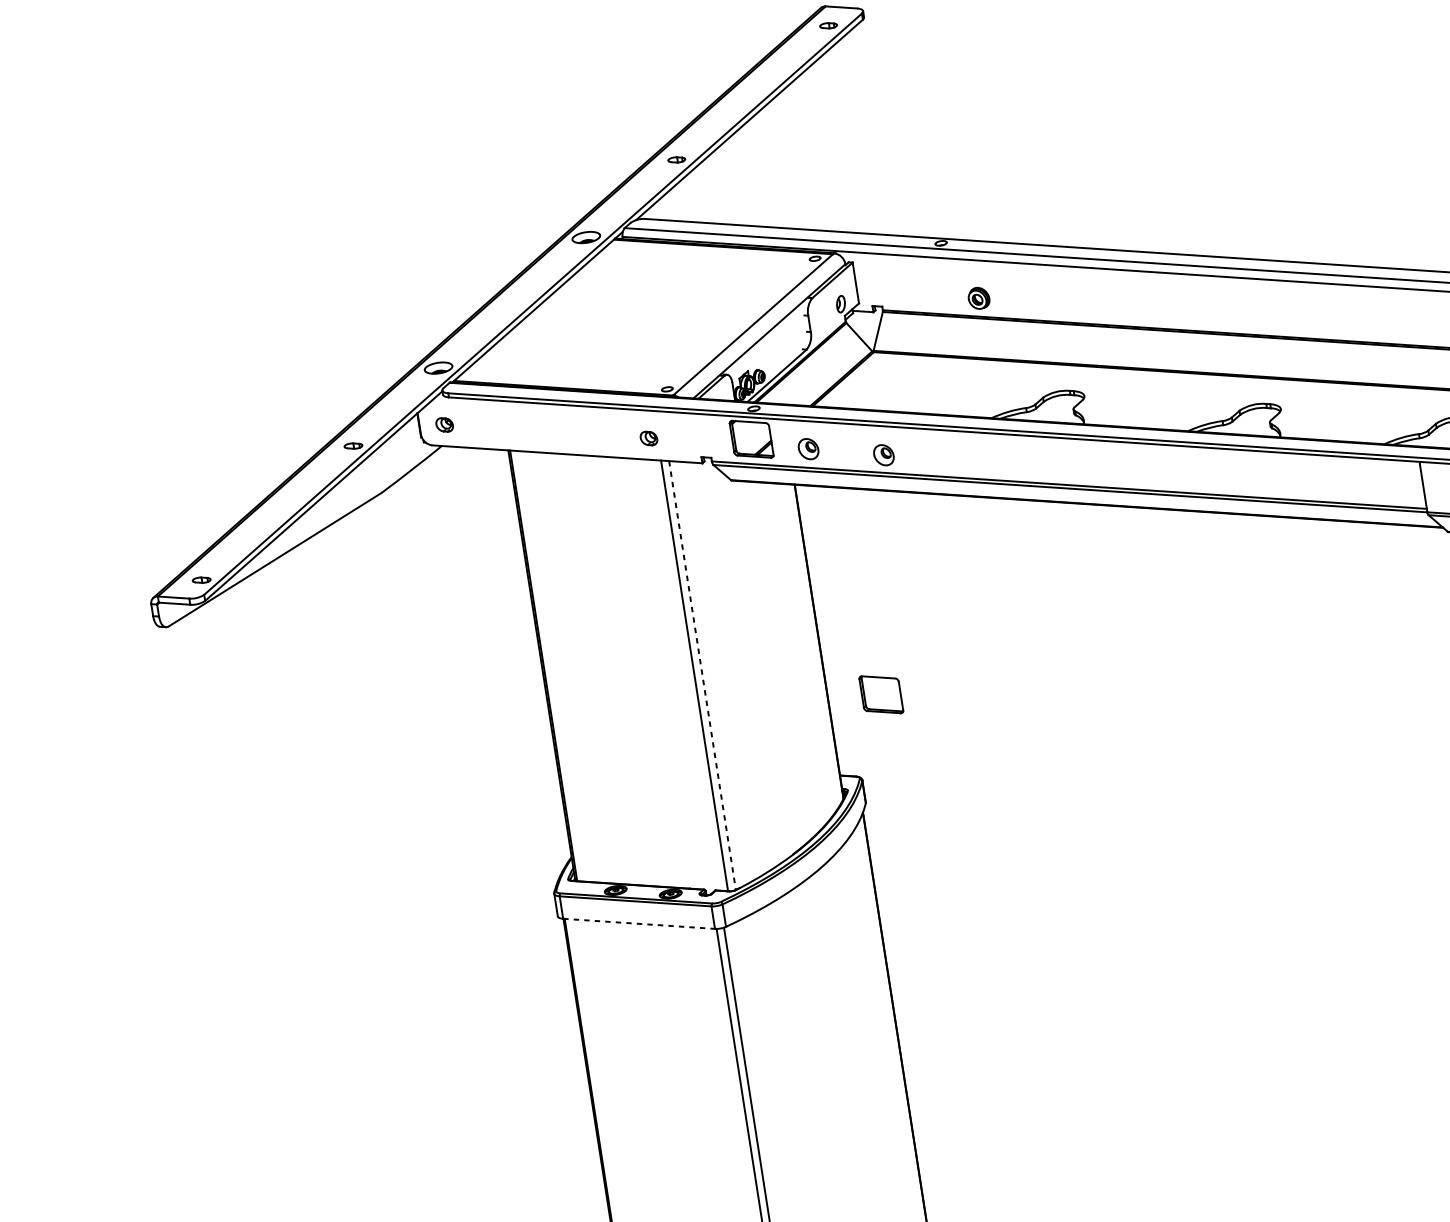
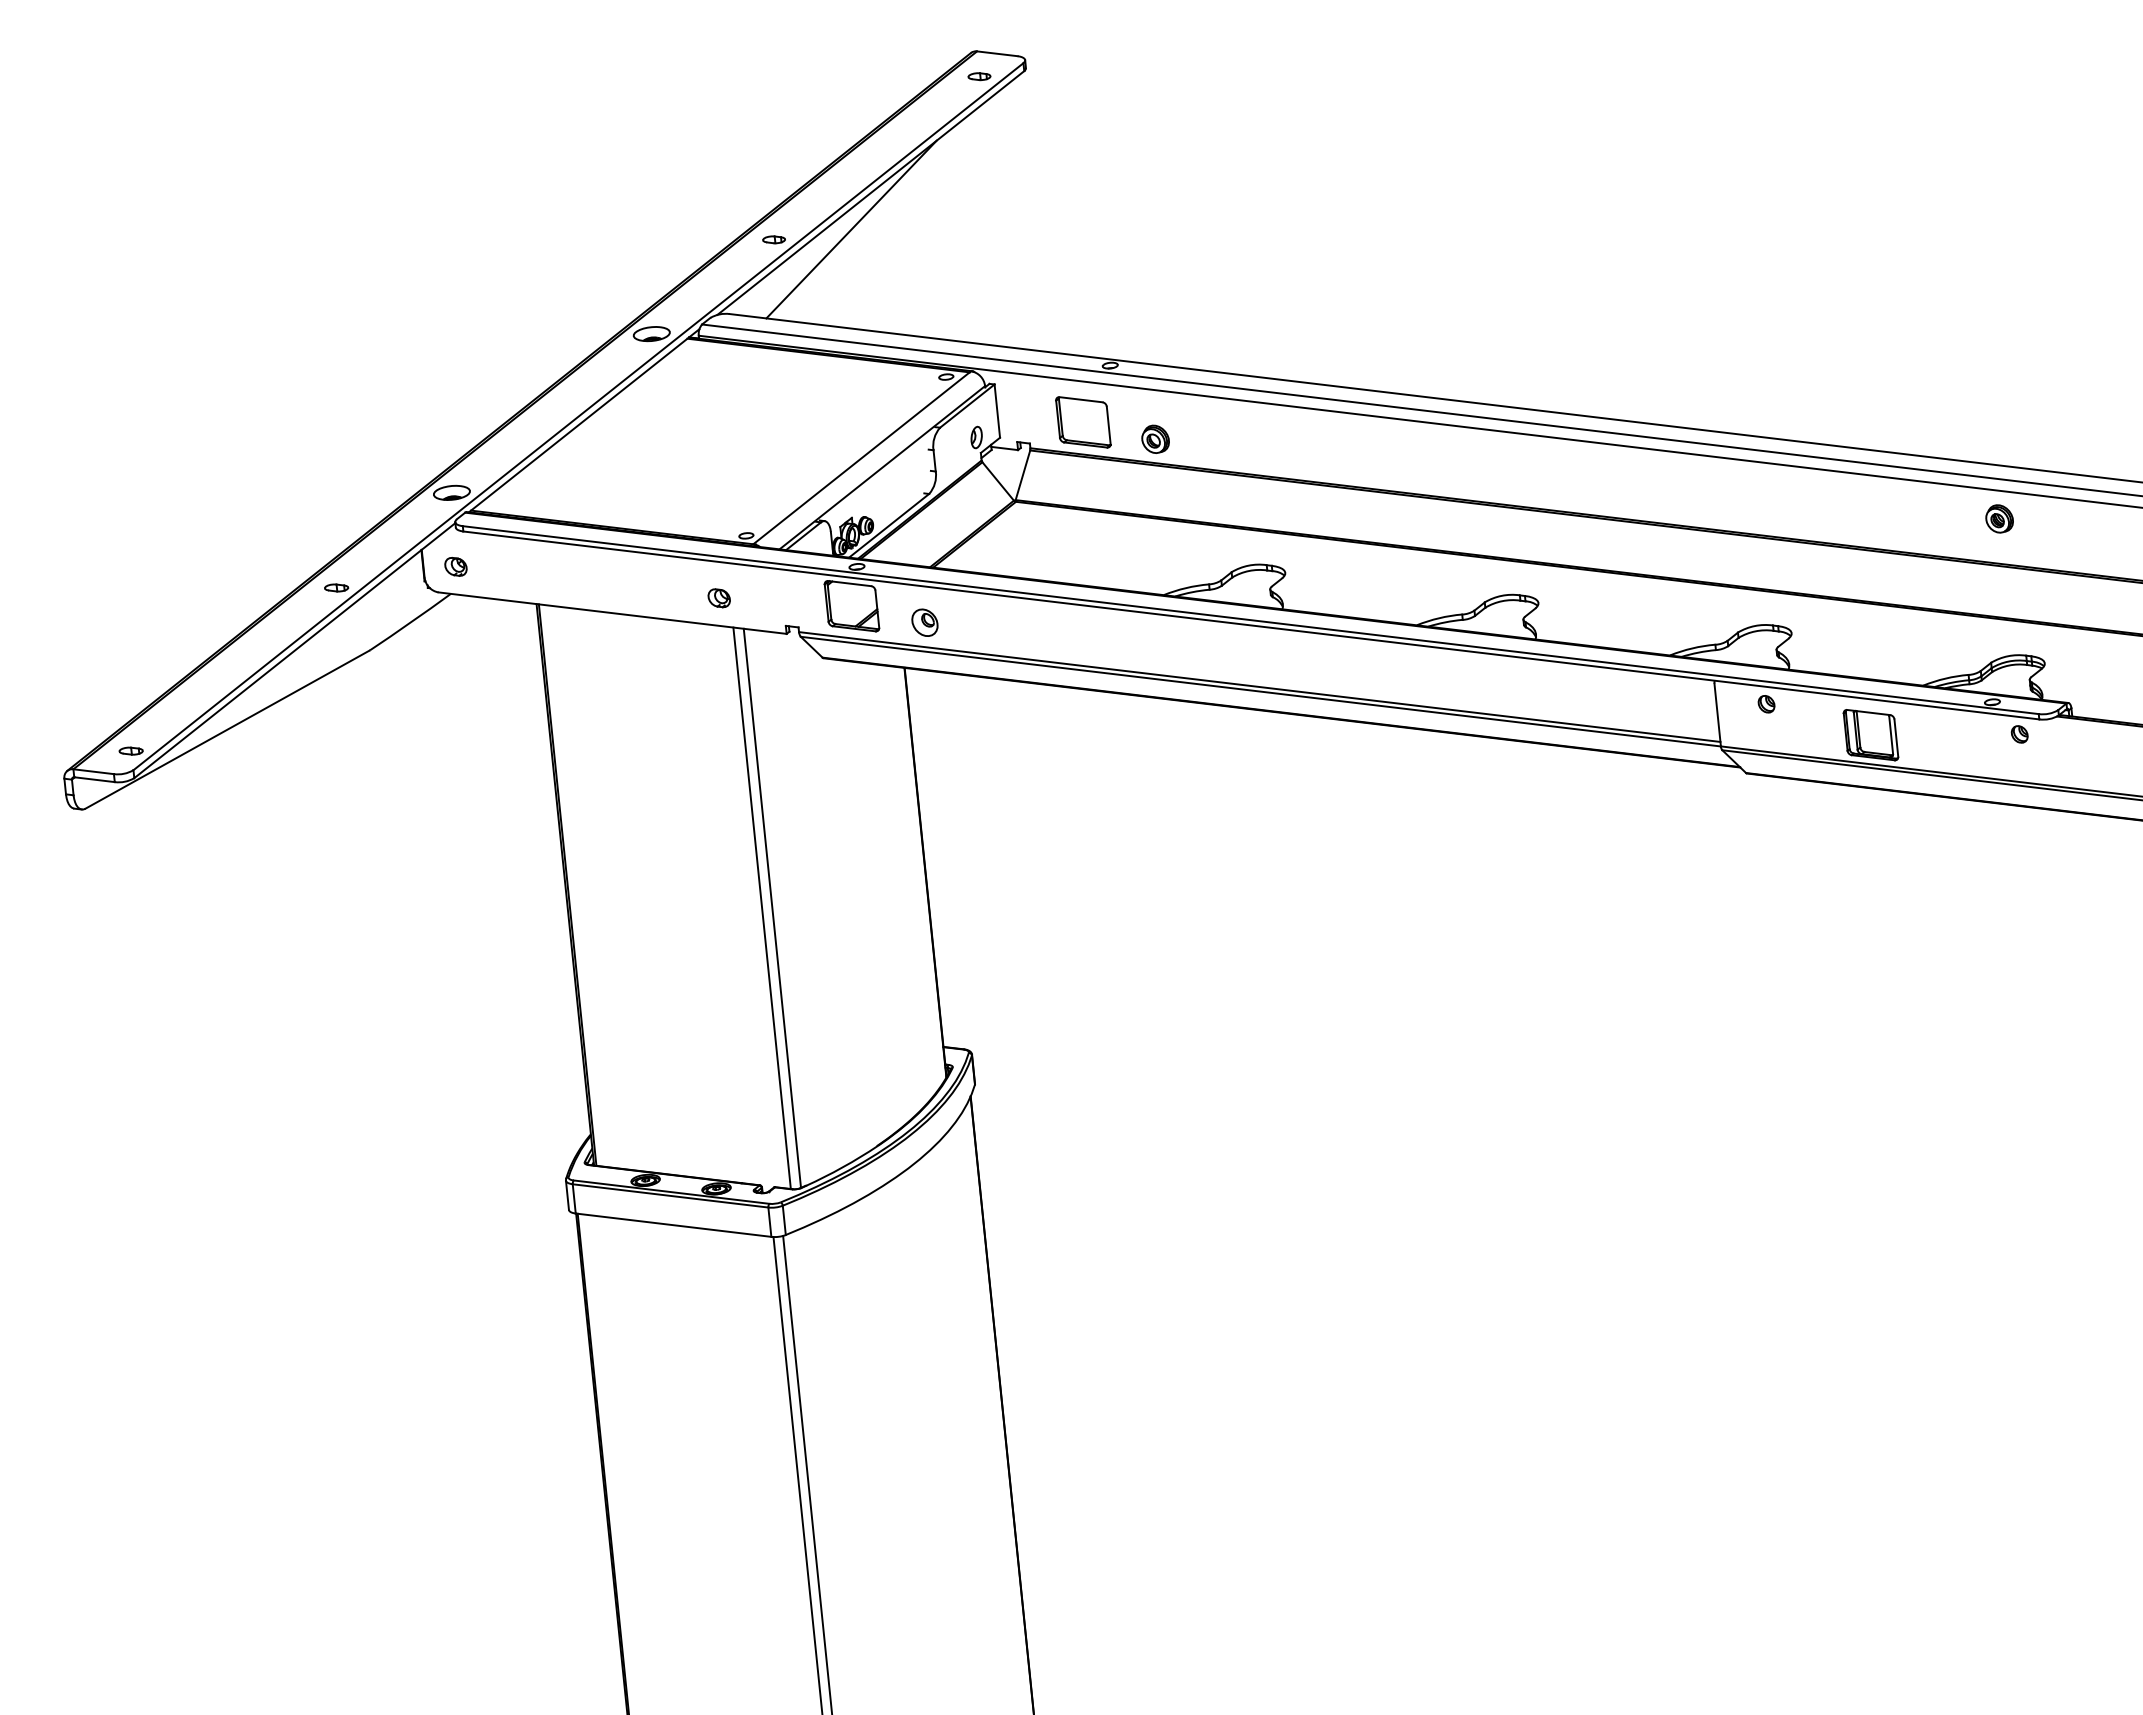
line: (736, 148) -> (851, 229), added
part: (883, 455) -> (1021, 635), removed
line: (702, 675) -> (772, 908), dashed -> solid
part: (881, 694) -> (1083, 422), moved
line: (639, 924) -> (673, 1225), dashed -> solid

